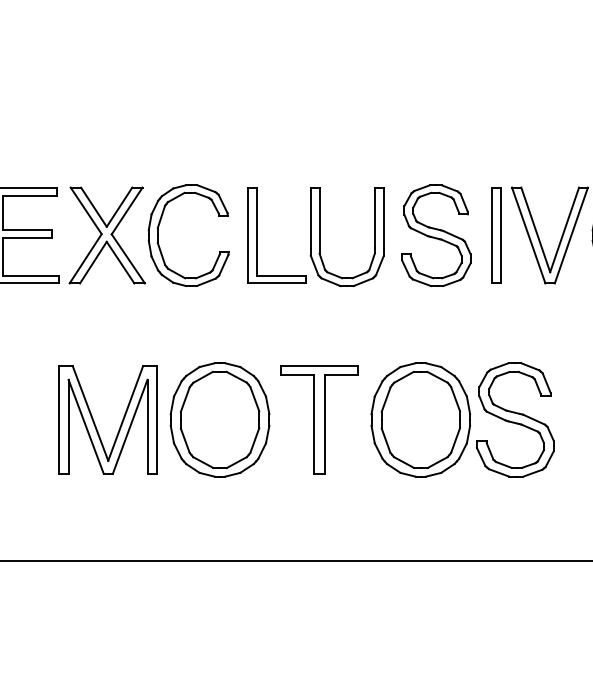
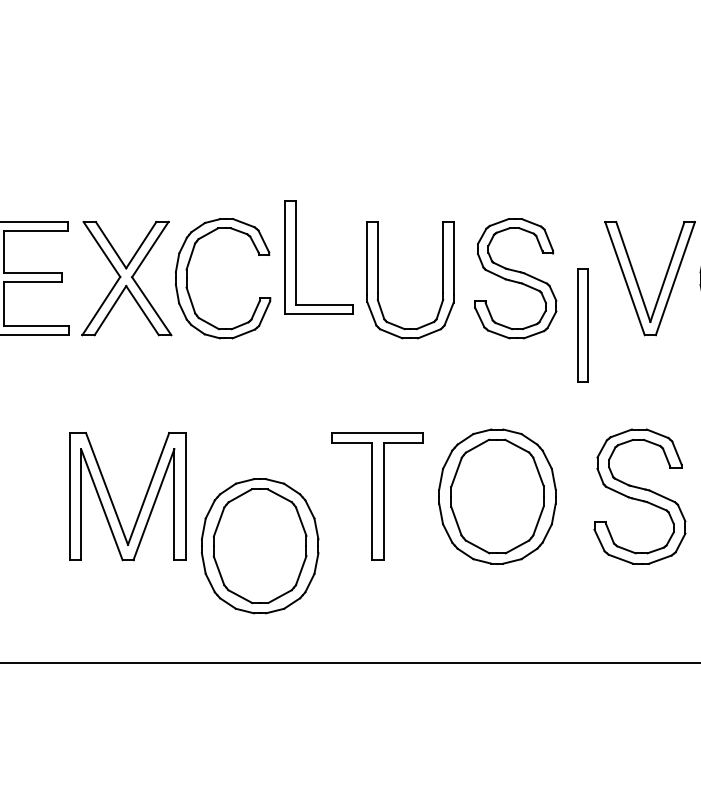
part: (257, 235) -> (296, 257), moved
part: (496, 235) -> (583, 325), moved
part: (219, 419) -> (259, 545), moved
part: (514, 419) -> (638, 496), moved

